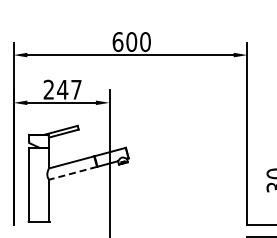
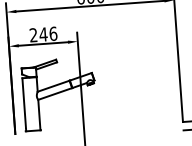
text: (76, 89) -> (53, 33), 247 -> 246
line: (73, 173) -> (55, 94), dashed -> solid

